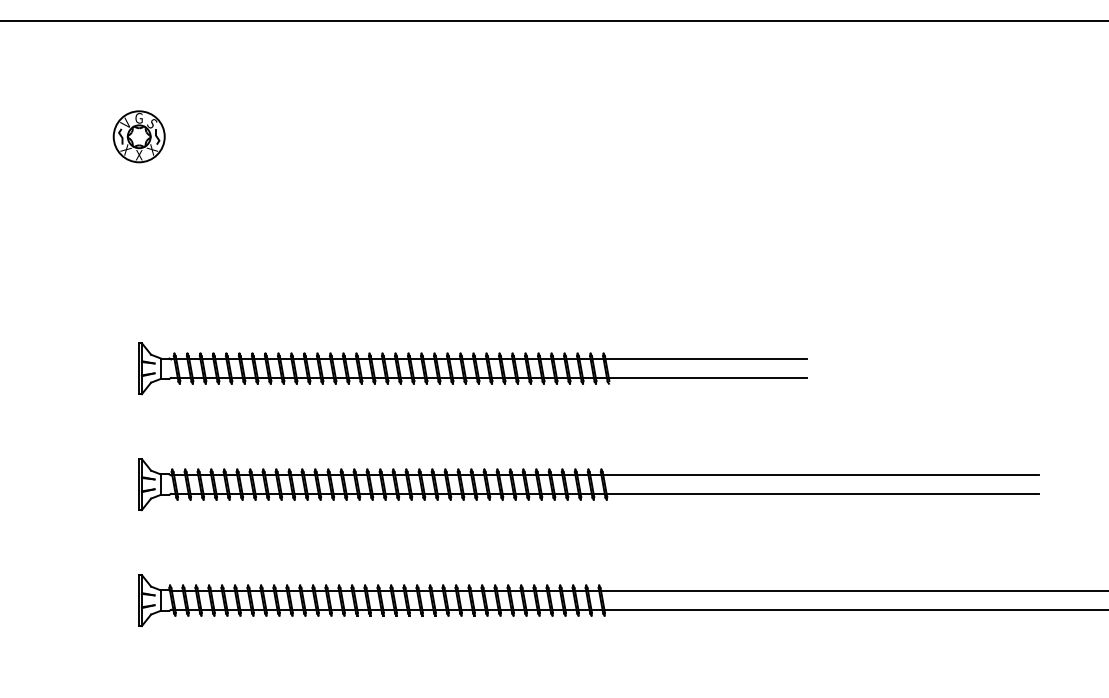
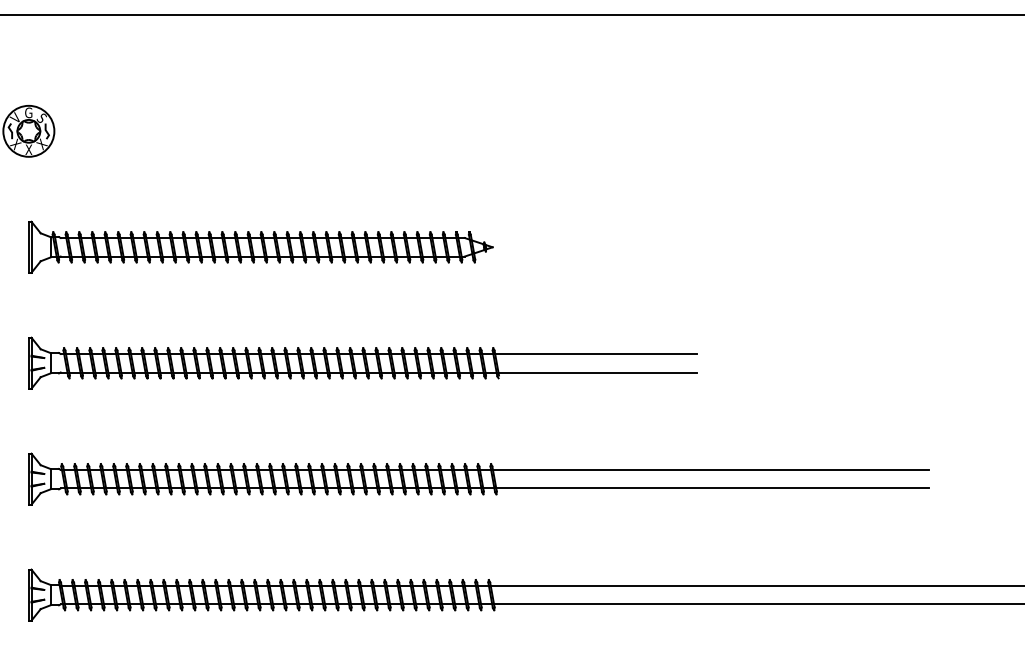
part: (371, 252) -> (261, 247), added

